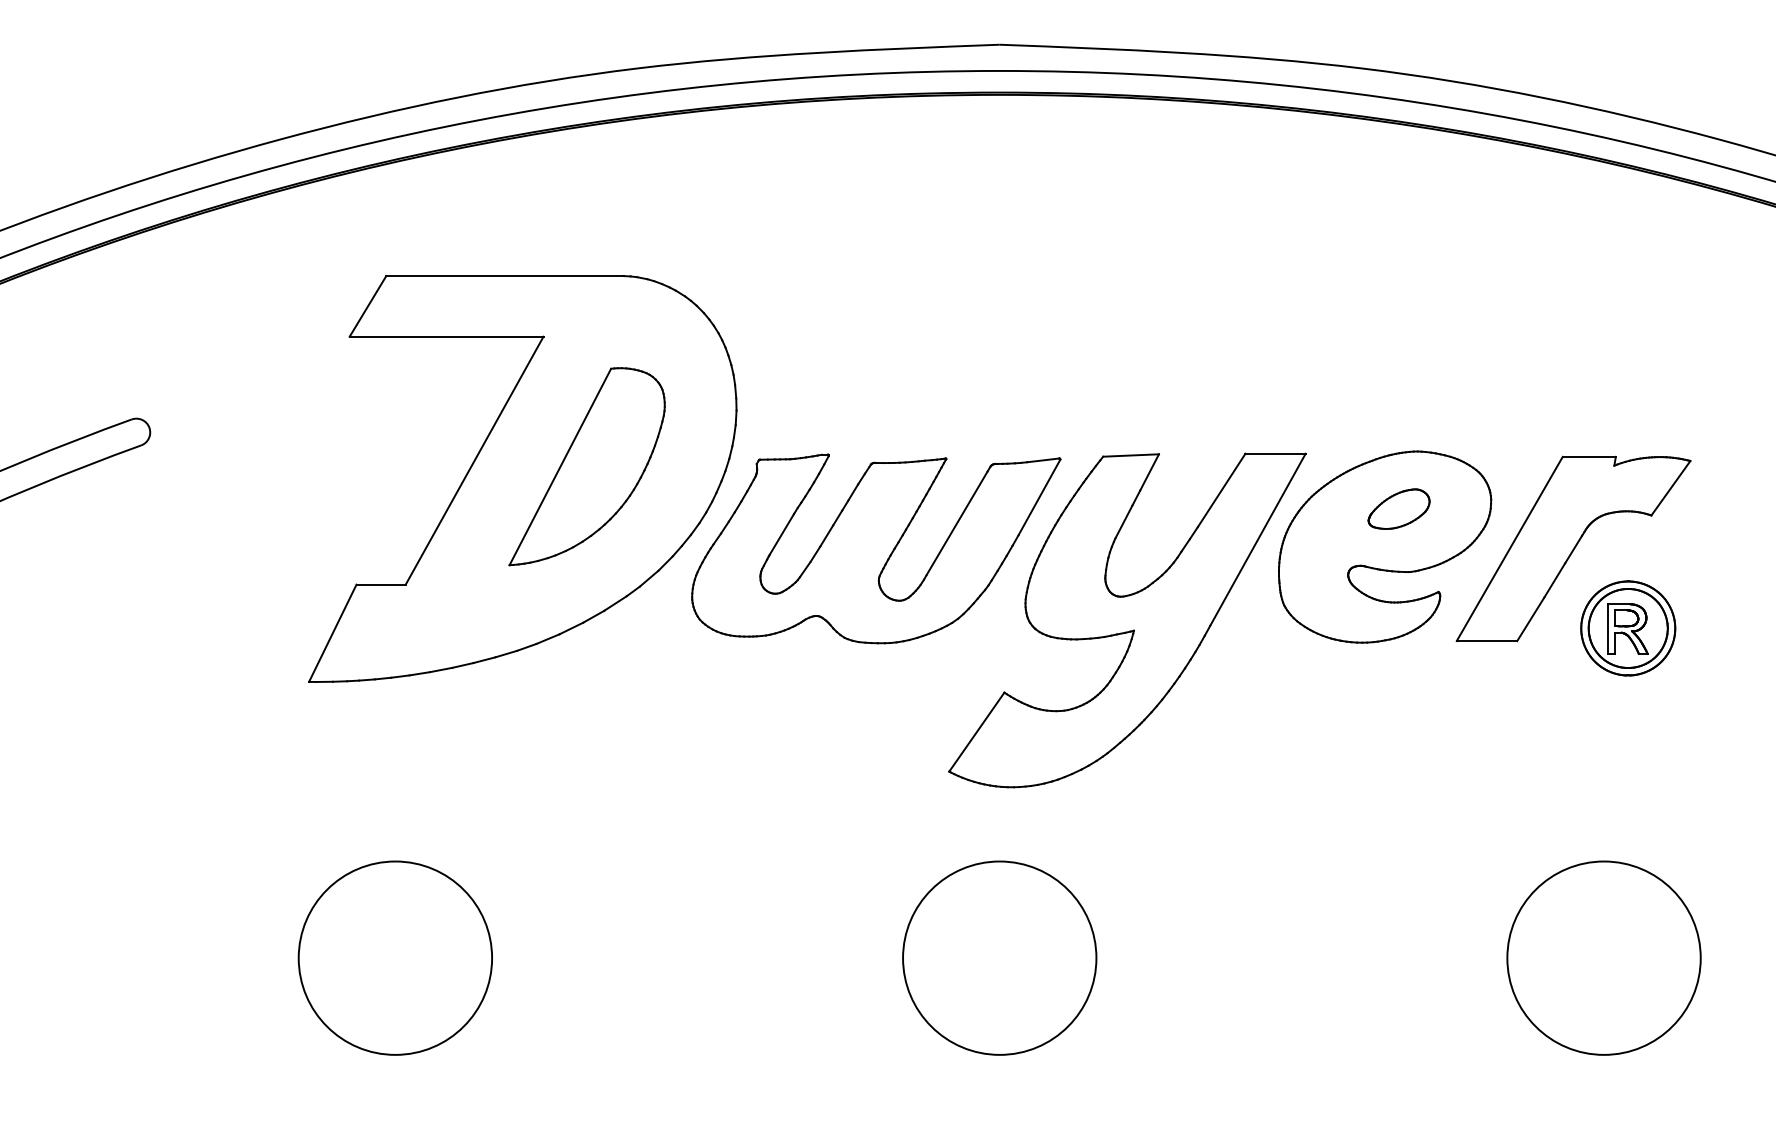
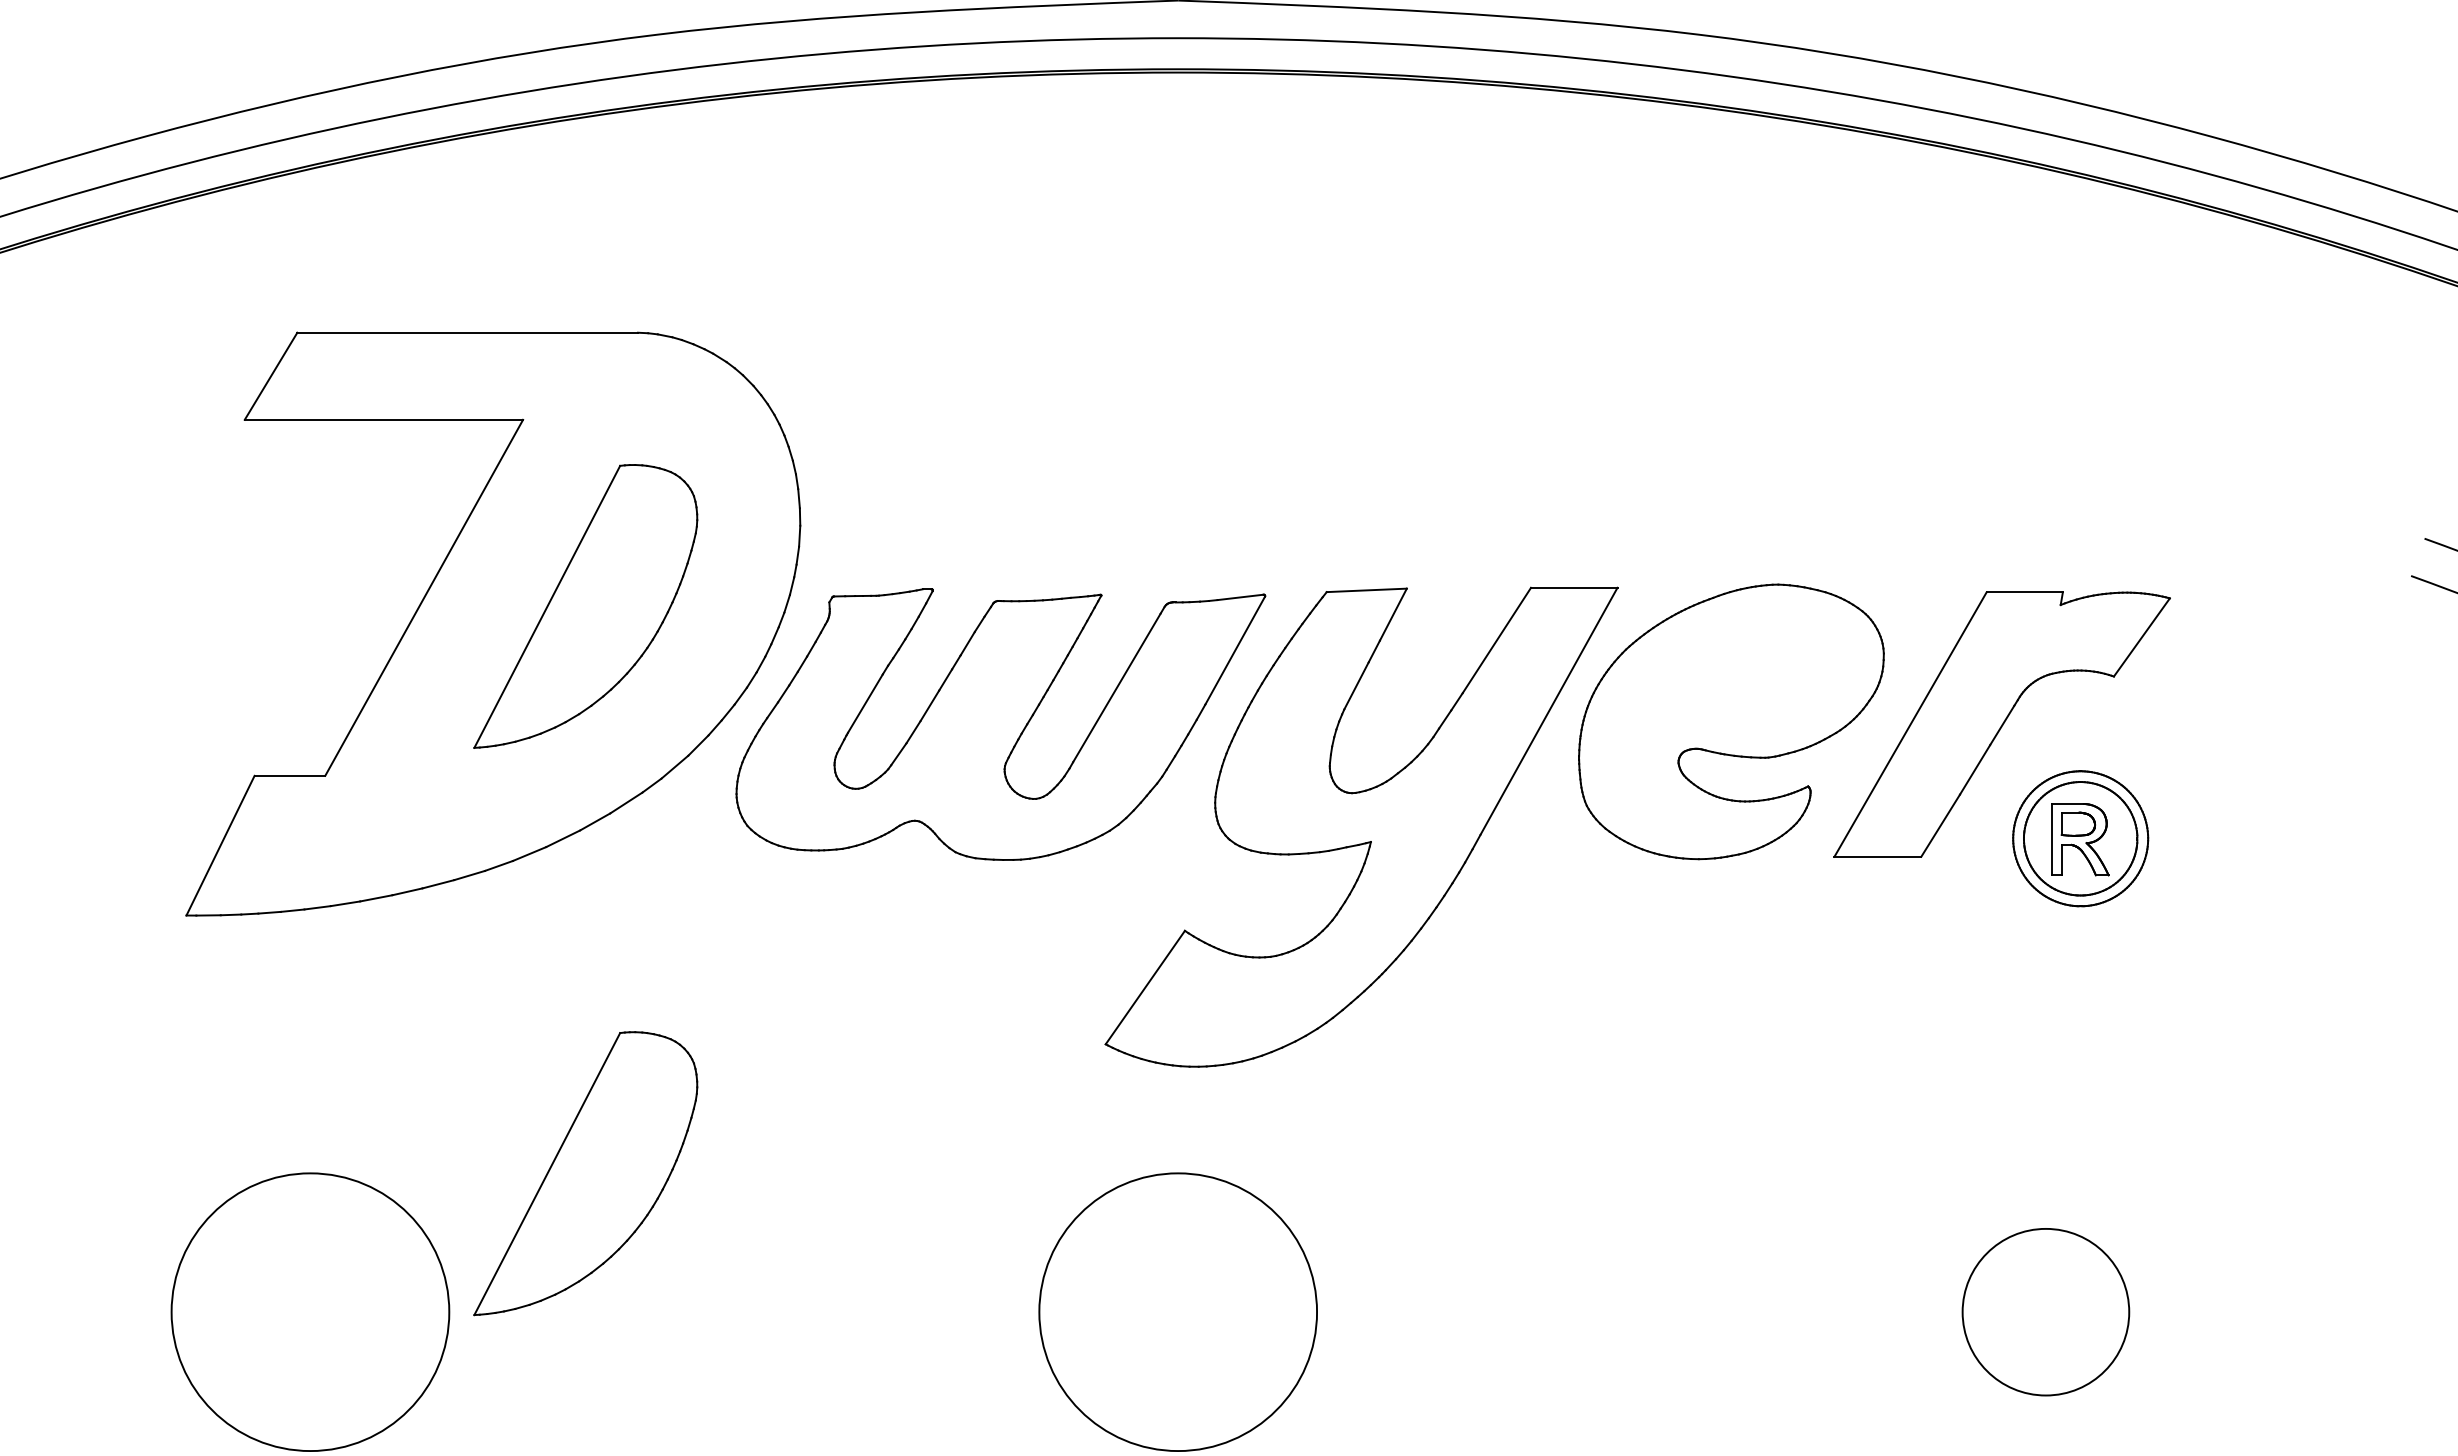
part: (1398, 508) -> (1750, 666), removed
part: (586, 861) -> (584, 1173), added
circle: (1603, 957) -> (2045, 1311), size x0.6

